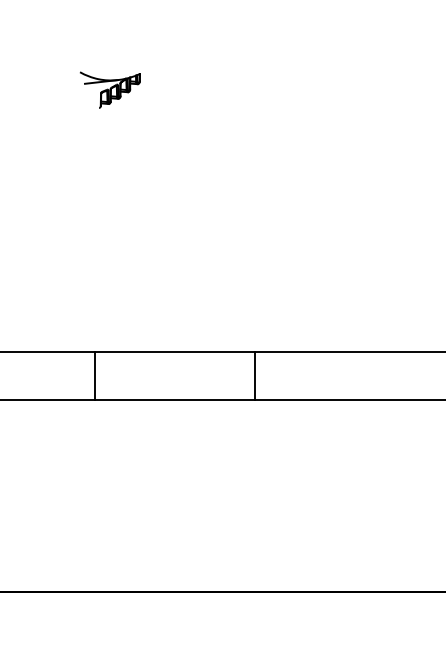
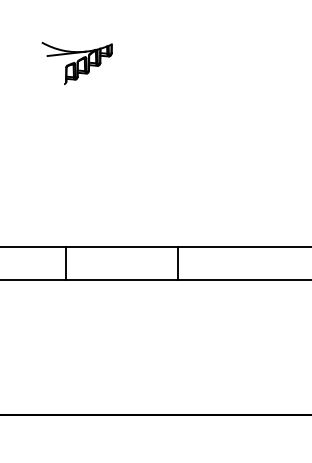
part: (109, 89) -> (76, 62), size x1.67

